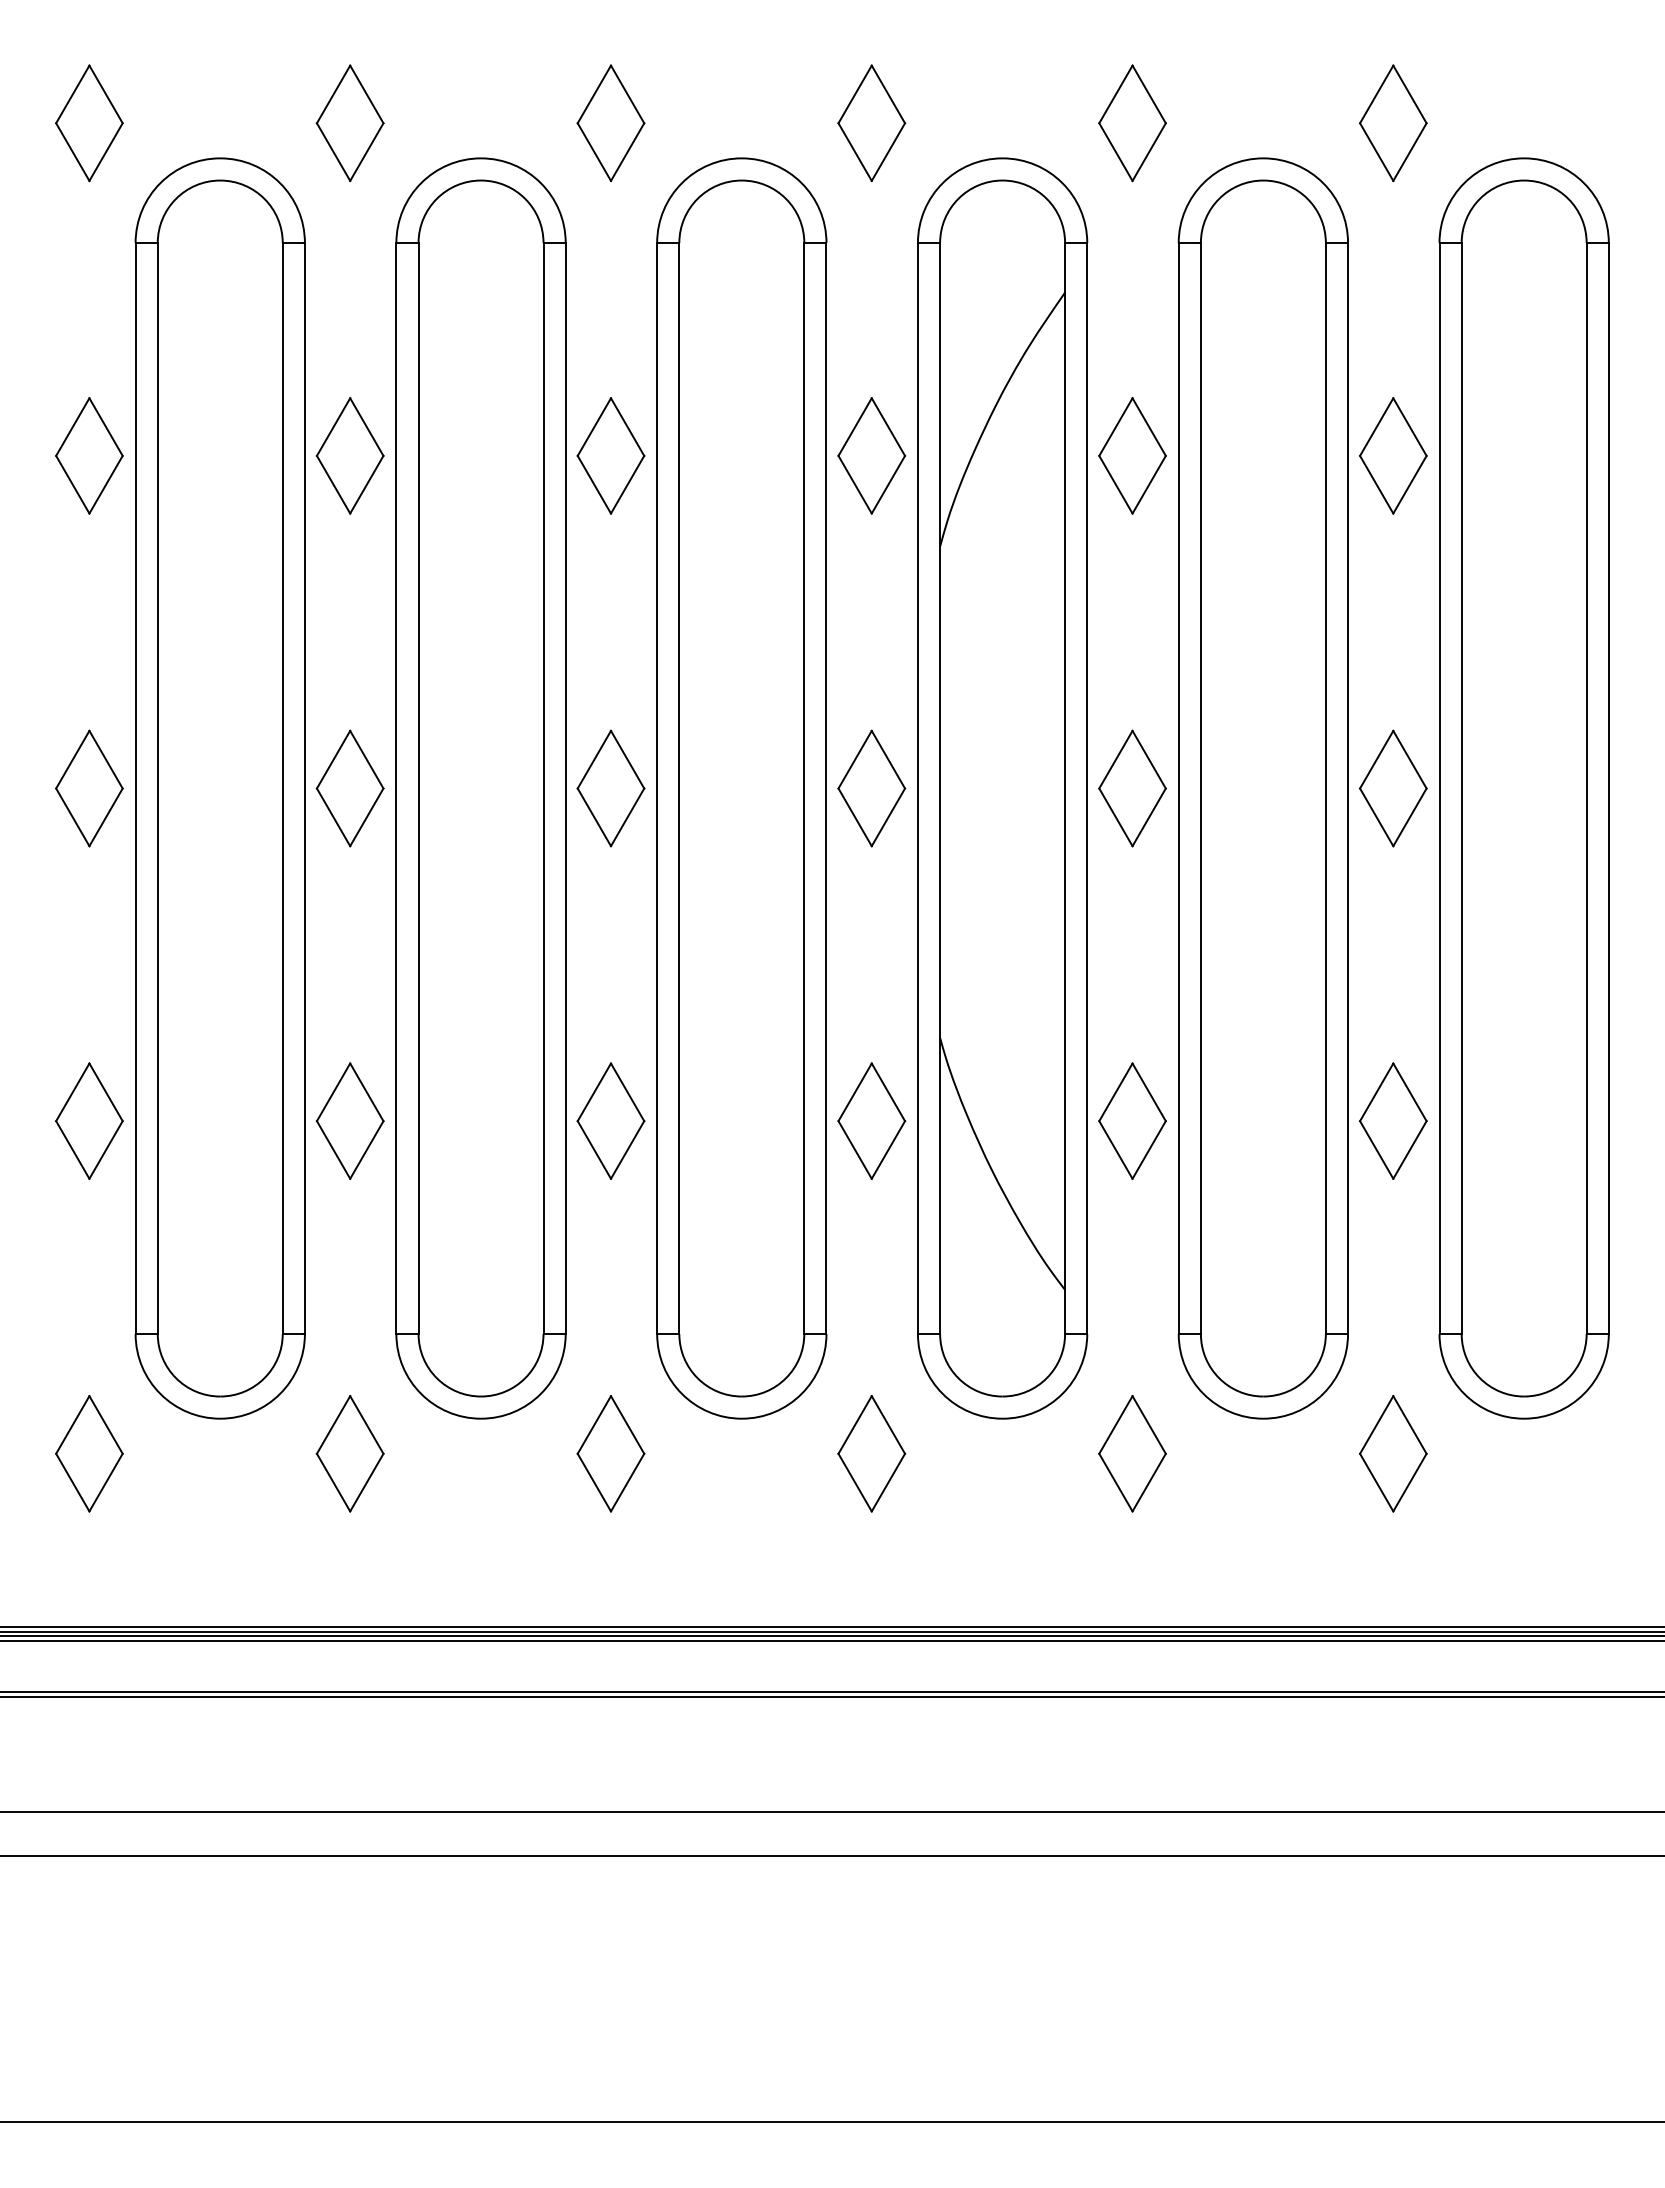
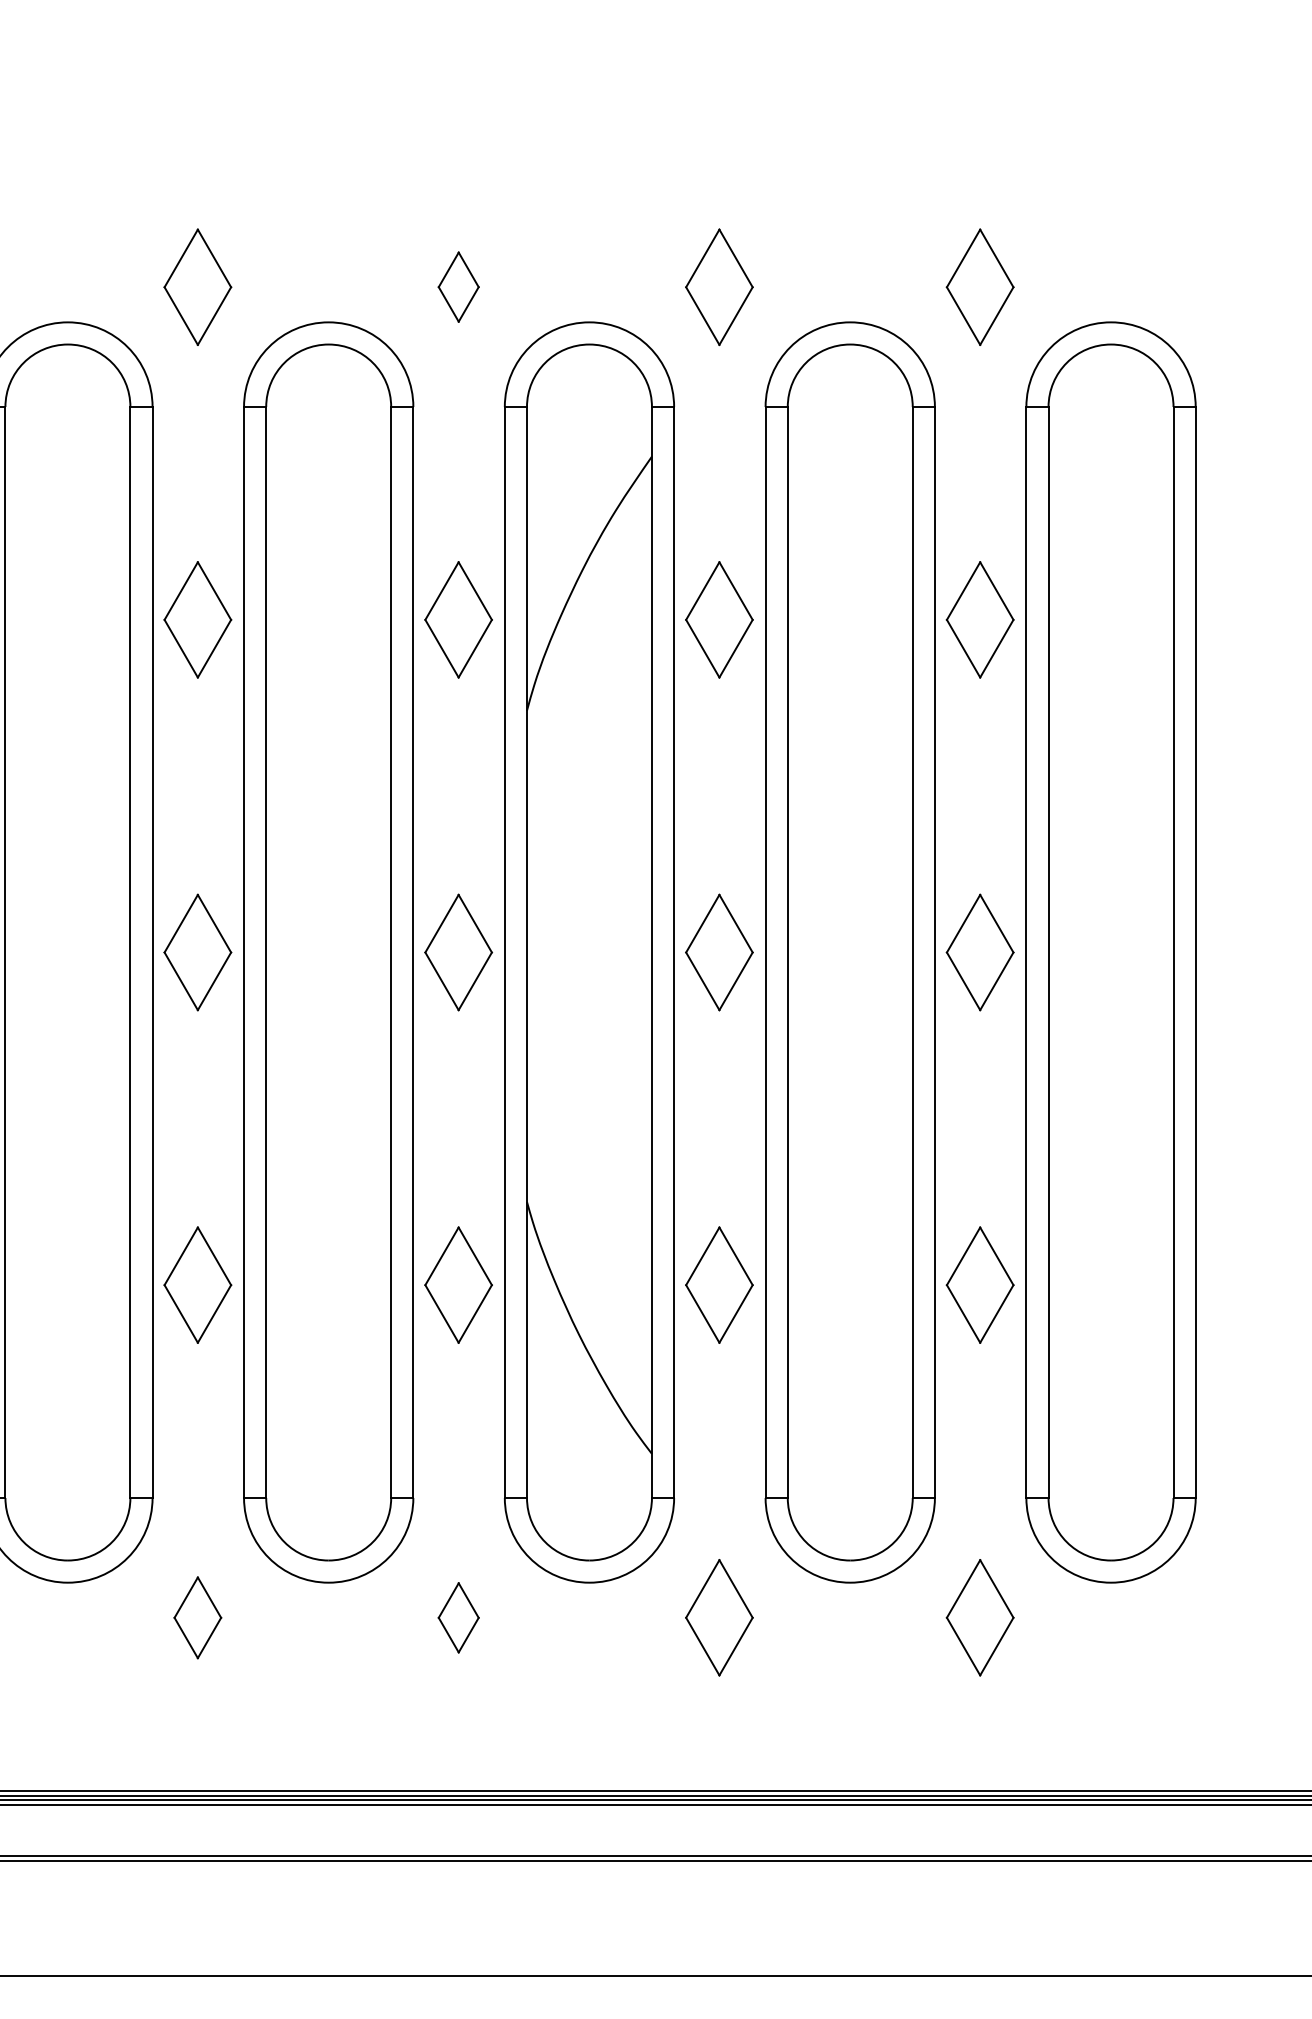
part: (871, 122) -> (458, 286), size x0.6
part: (610, 1453) -> (197, 1617), size x0.7
part: (871, 1453) -> (458, 1617), size x0.6

